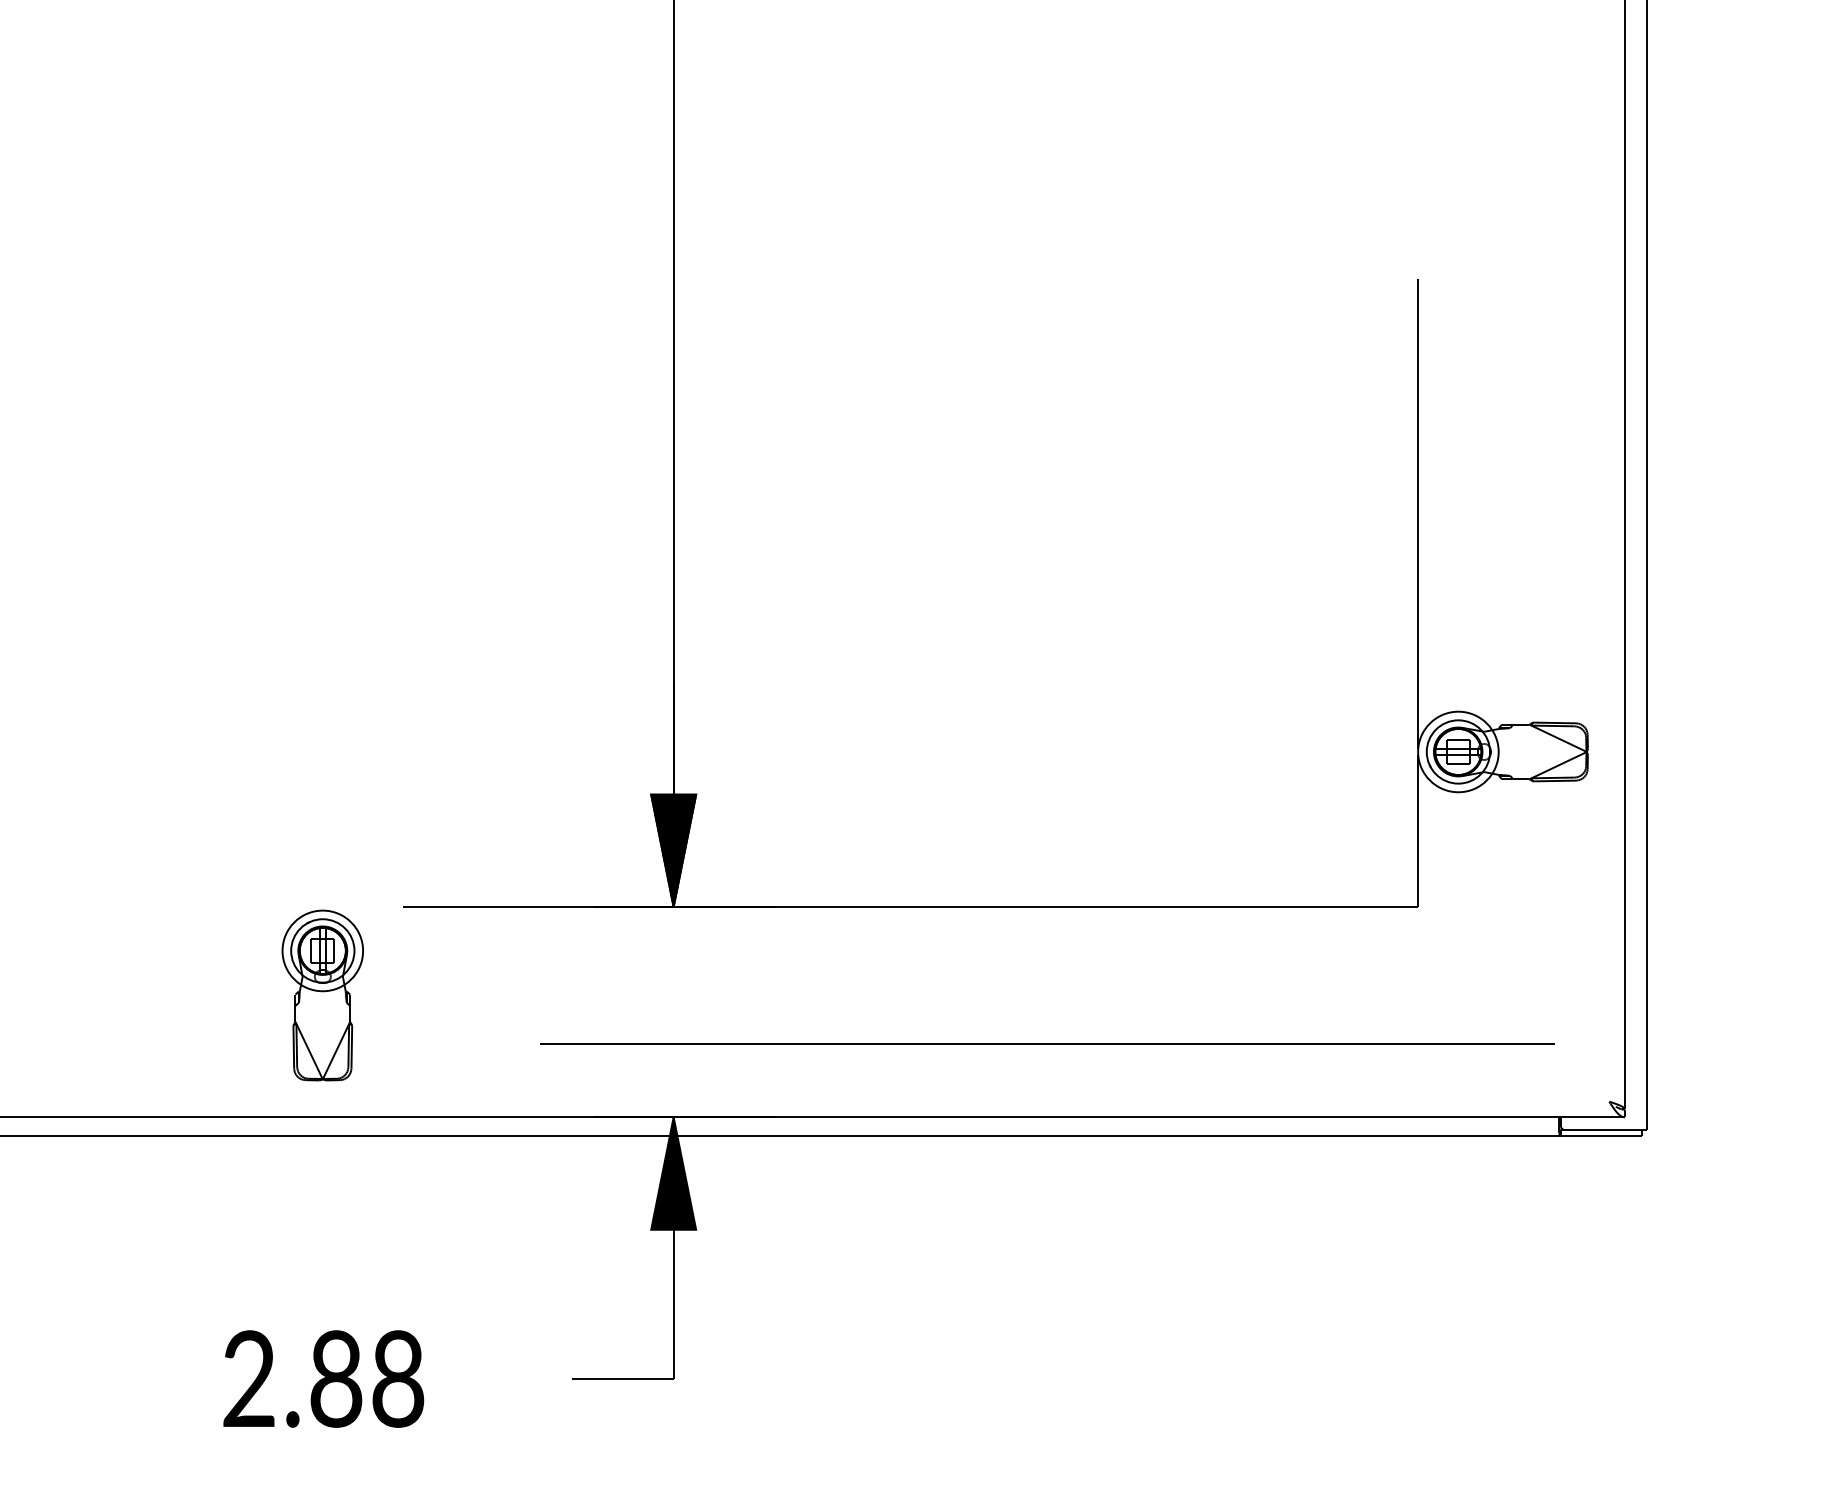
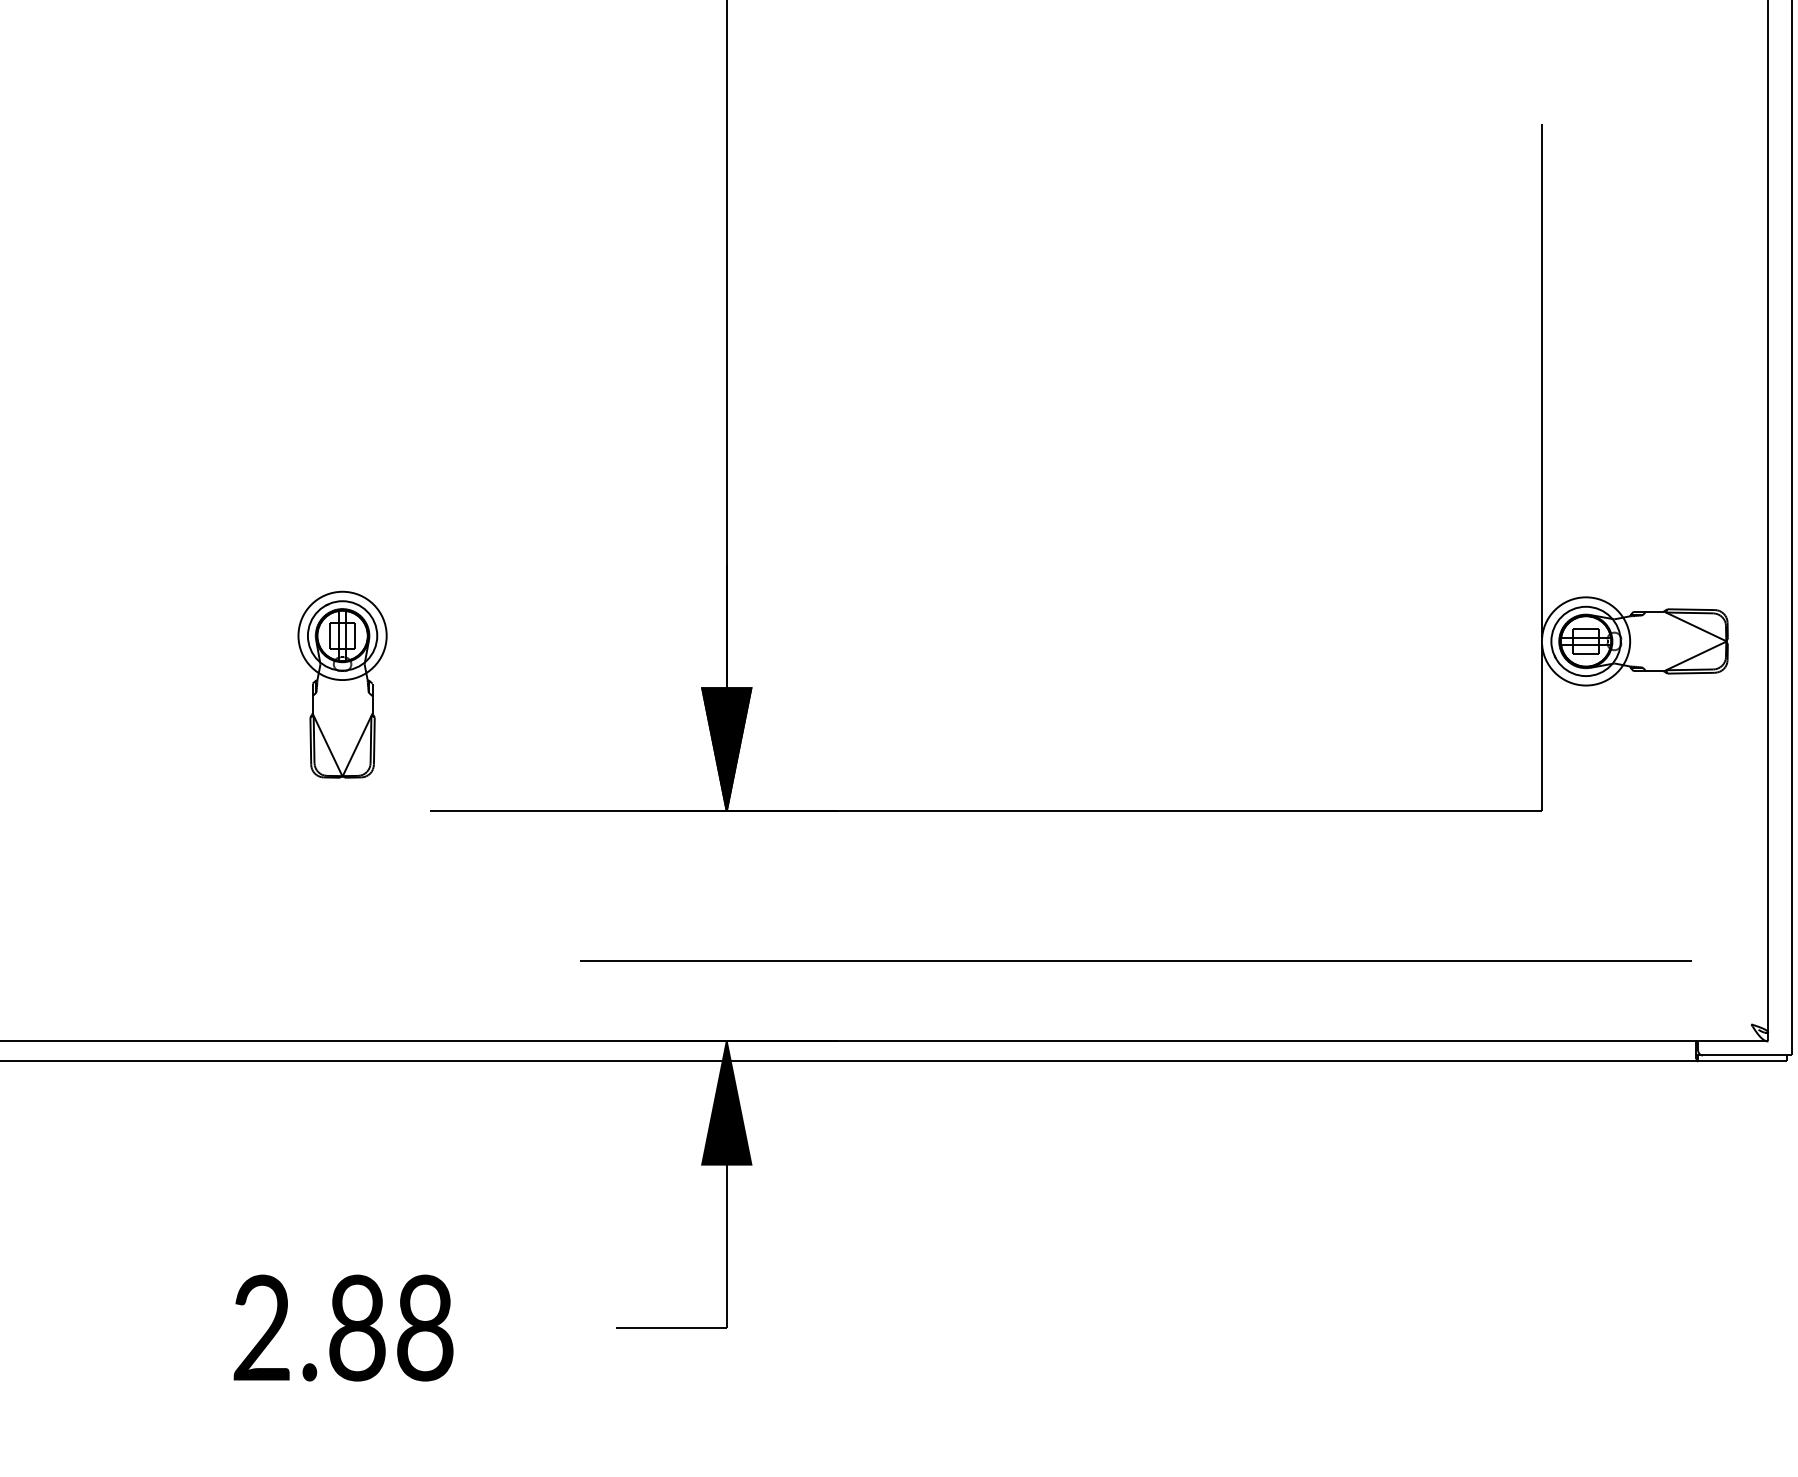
part: (322, 995) -> (342, 684), moved

